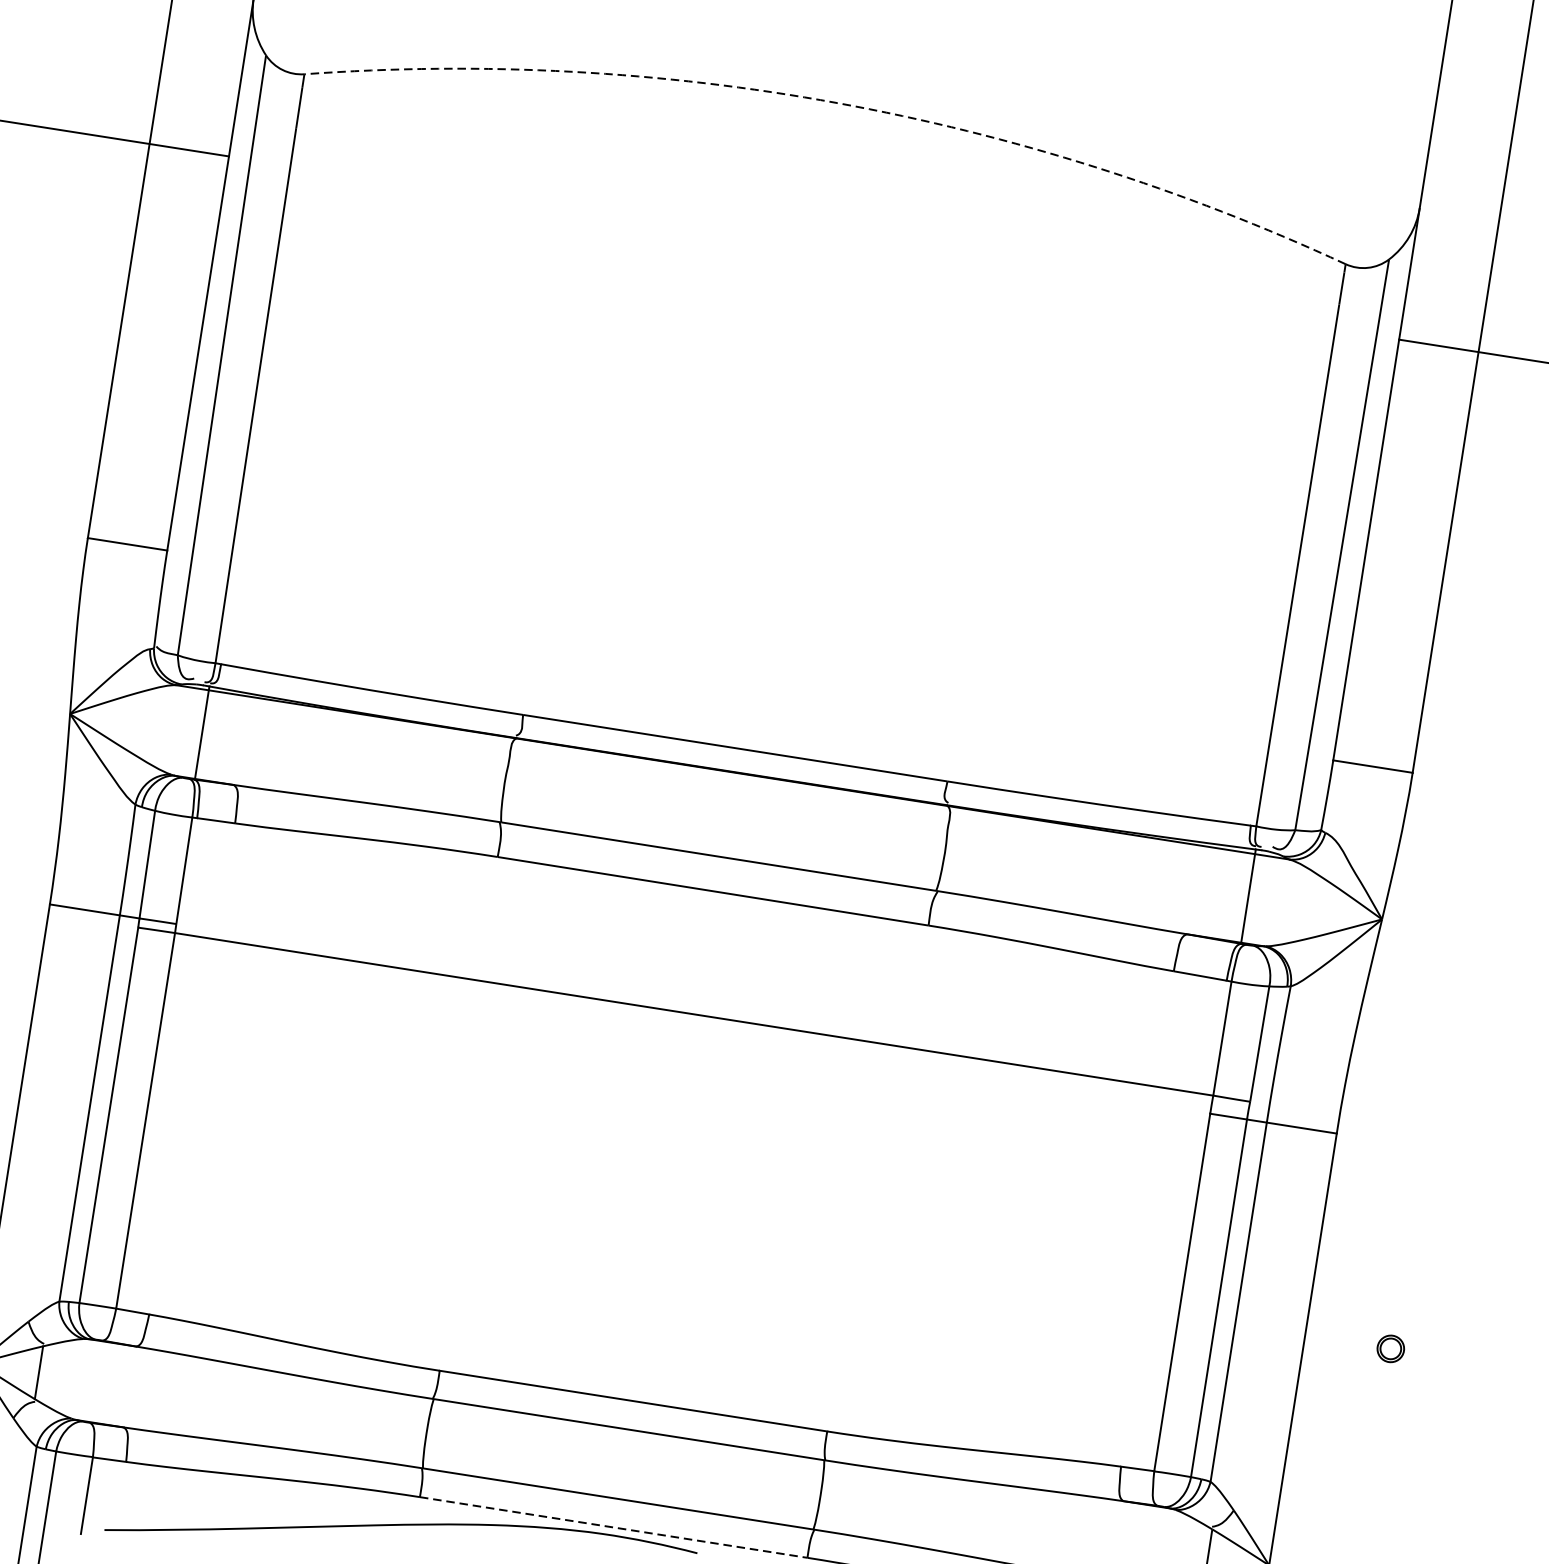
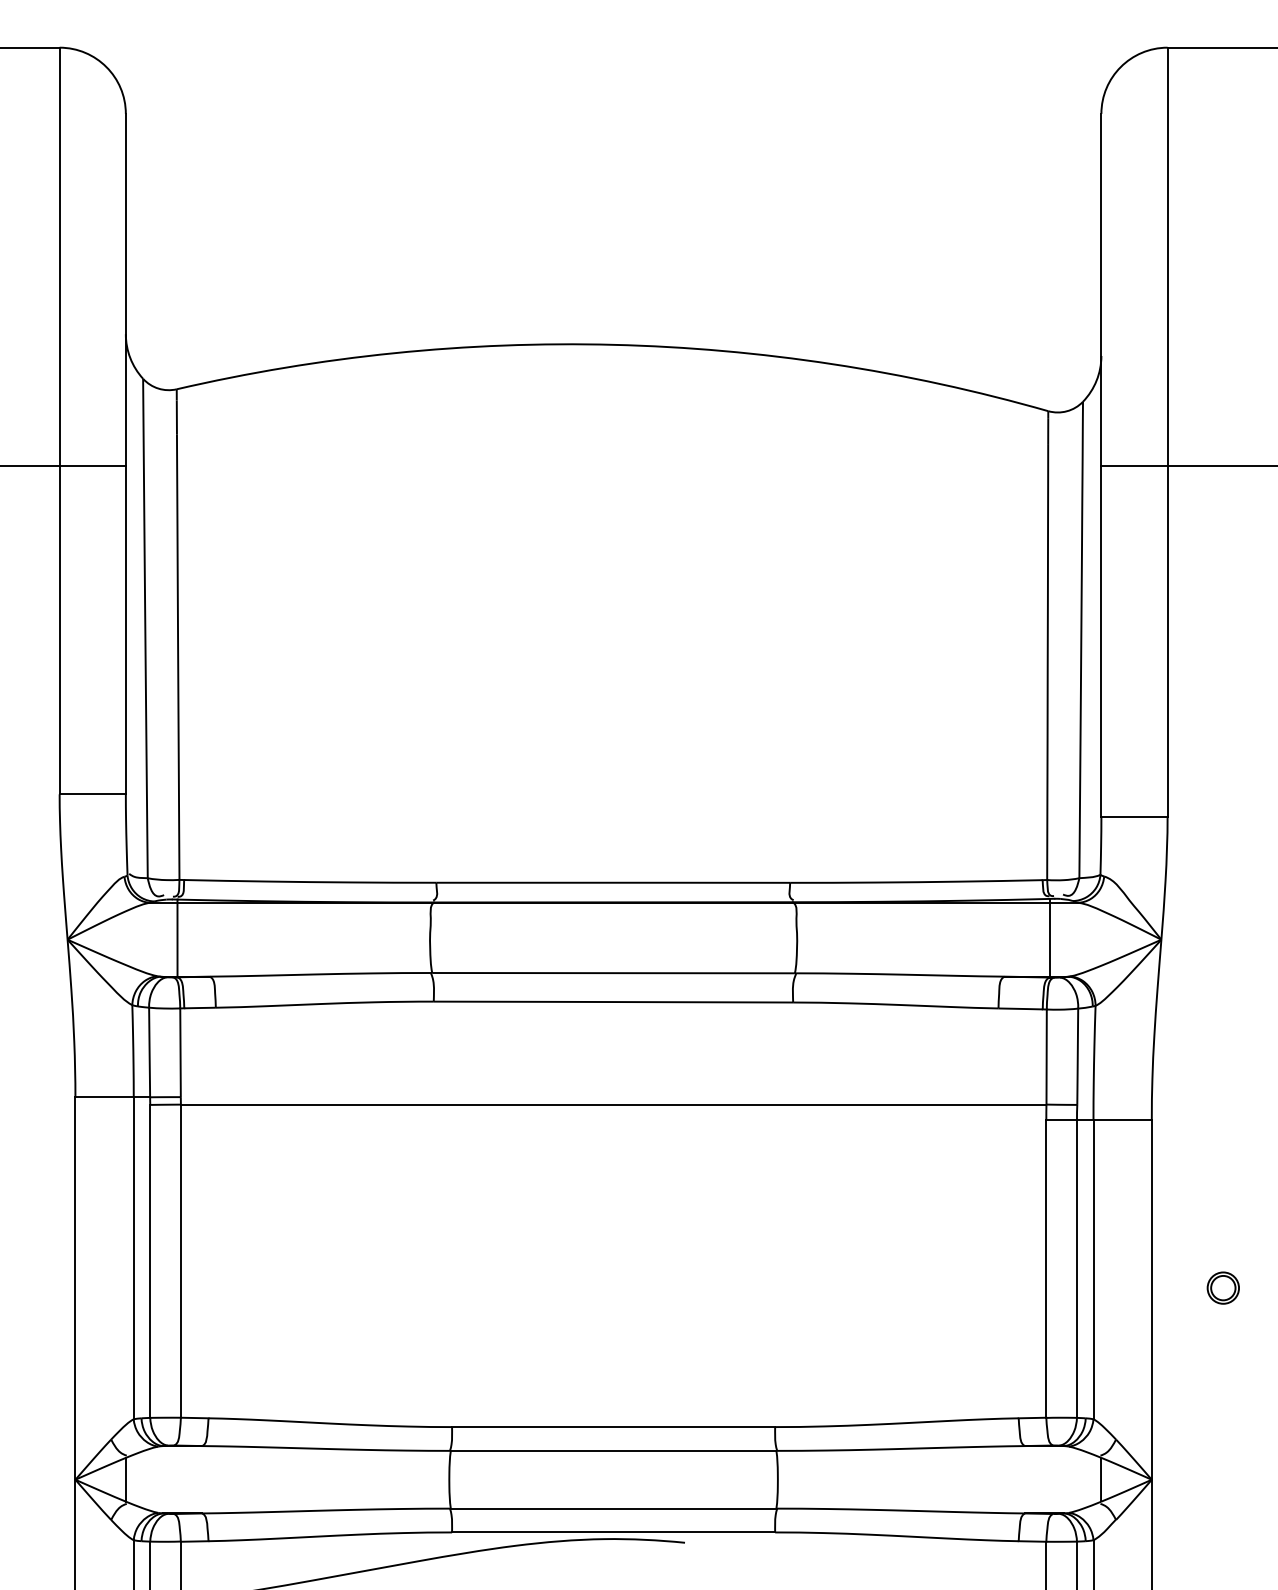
arc: (836, 102) -> (613, 344), dashed -> solid
part: (1390, 1348) -> (1222, 1287), size x1.43
line: (613, 1527) -> (613, 1532), dashed -> solid

